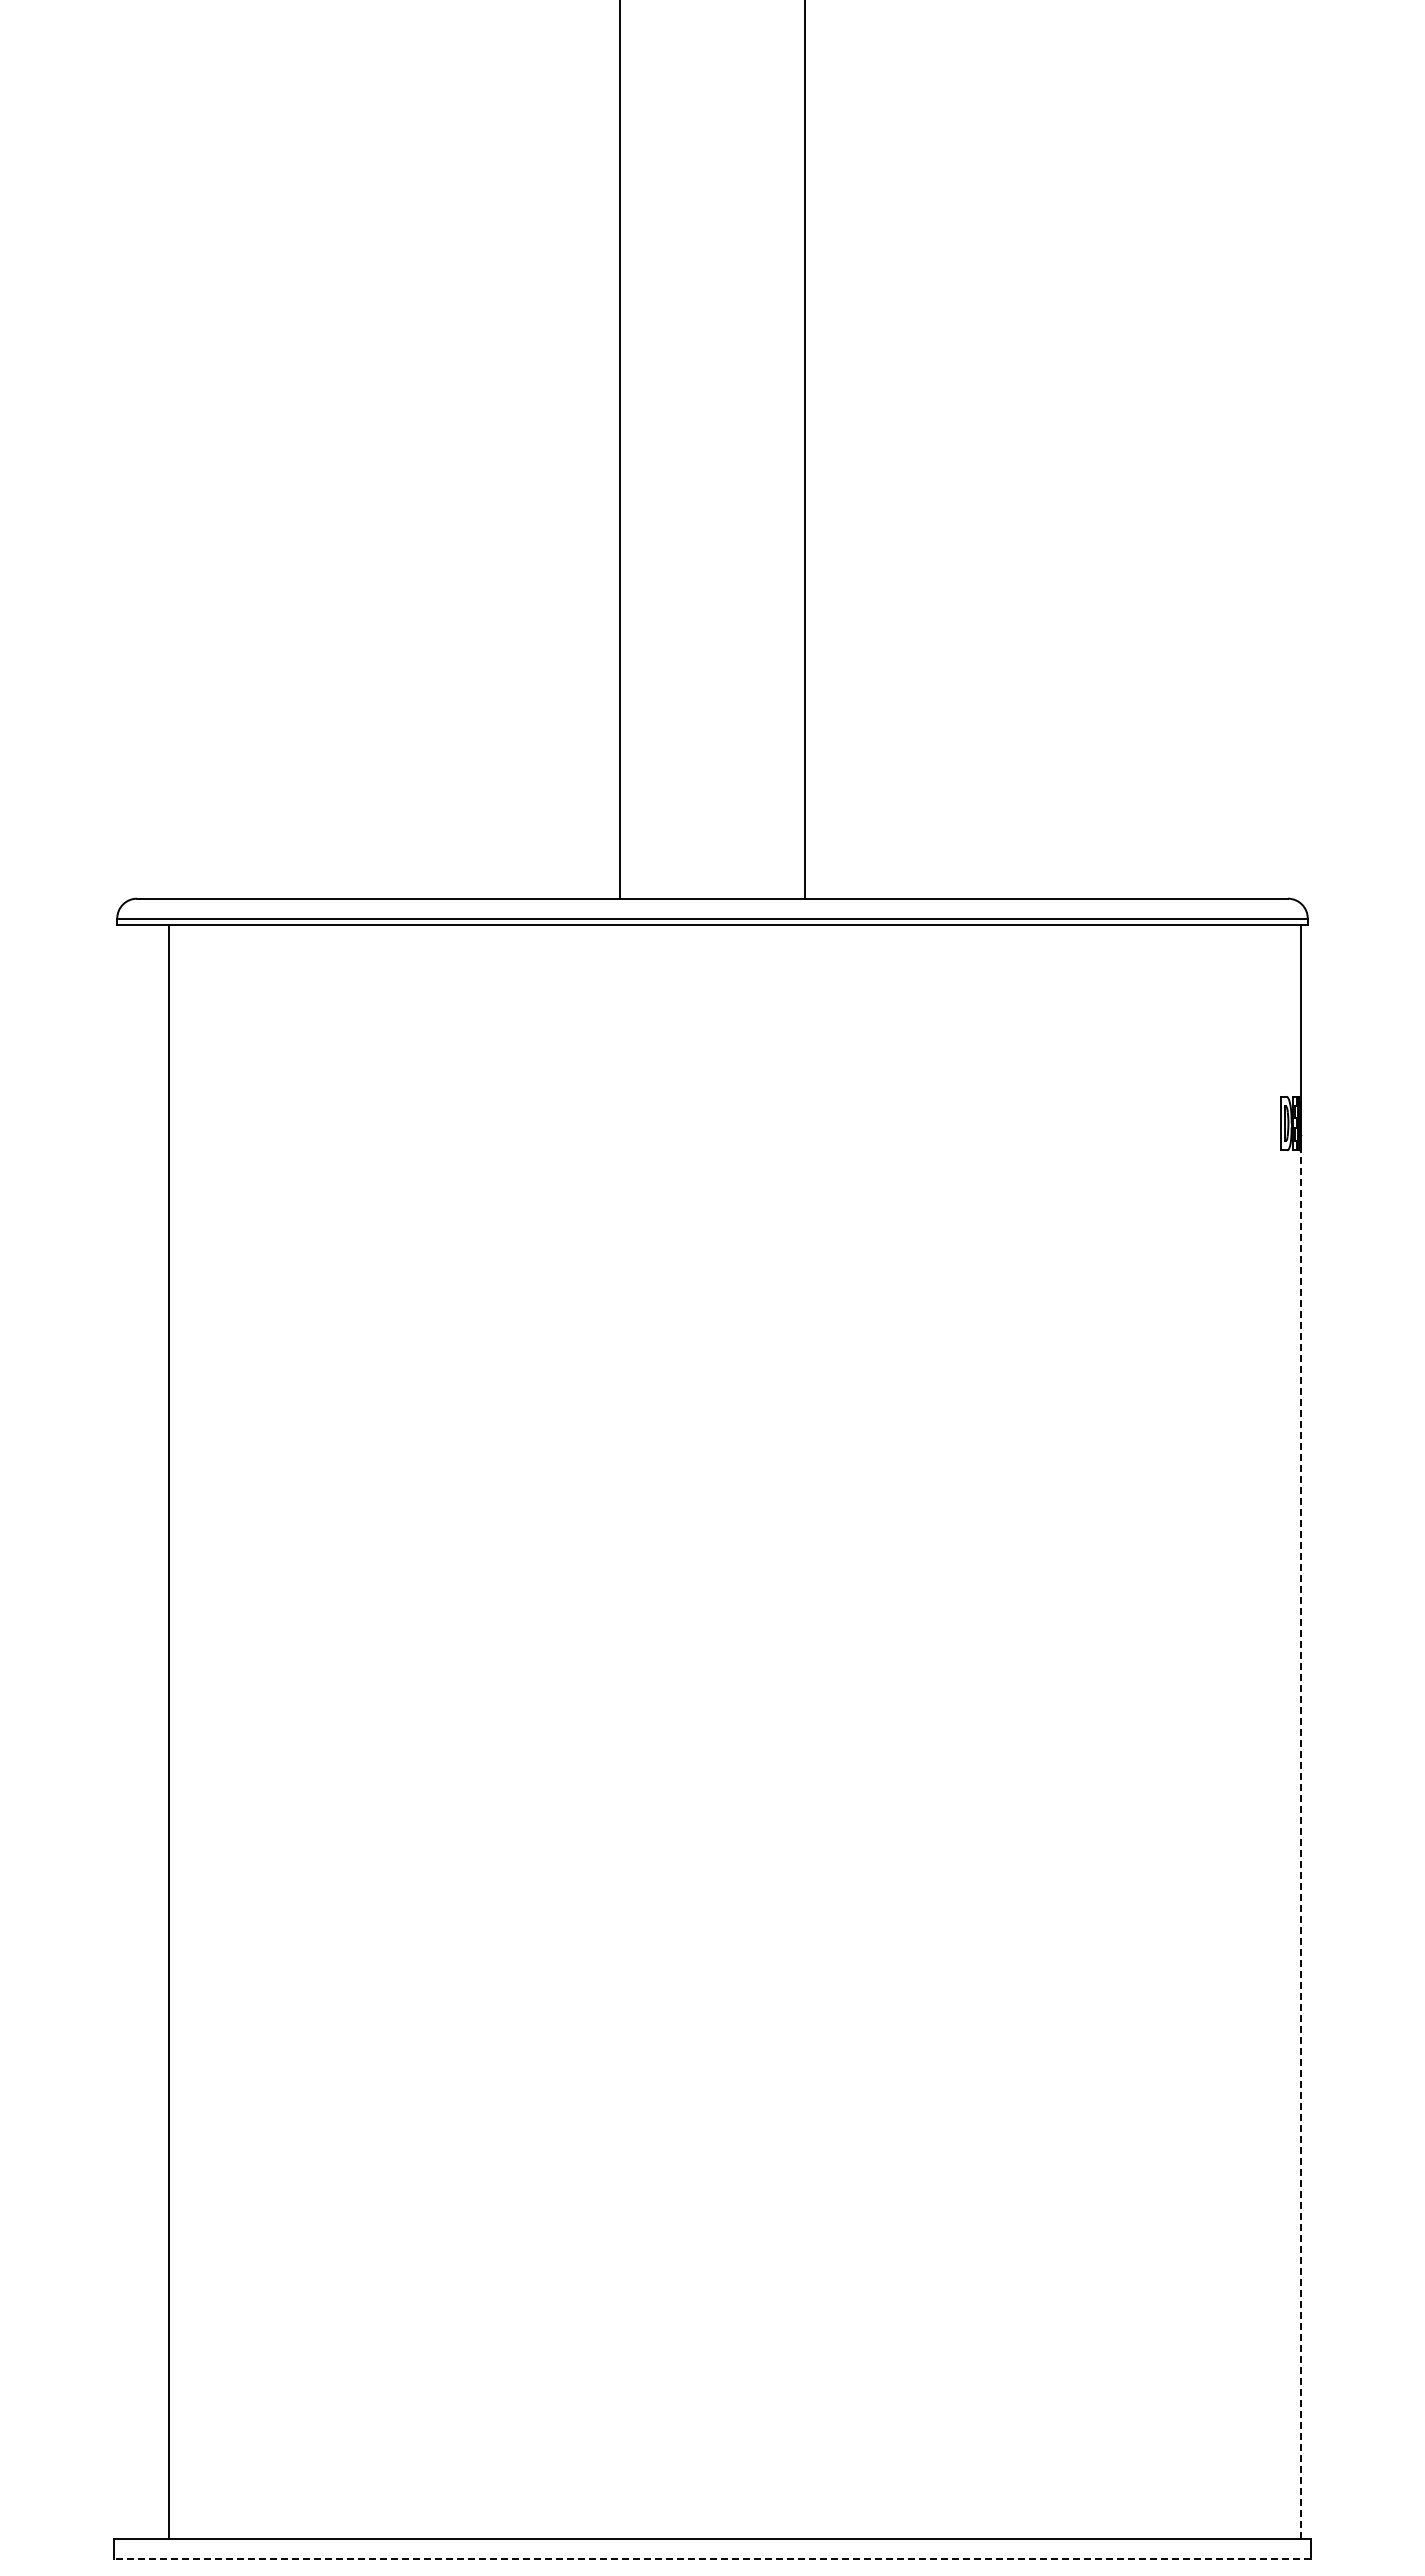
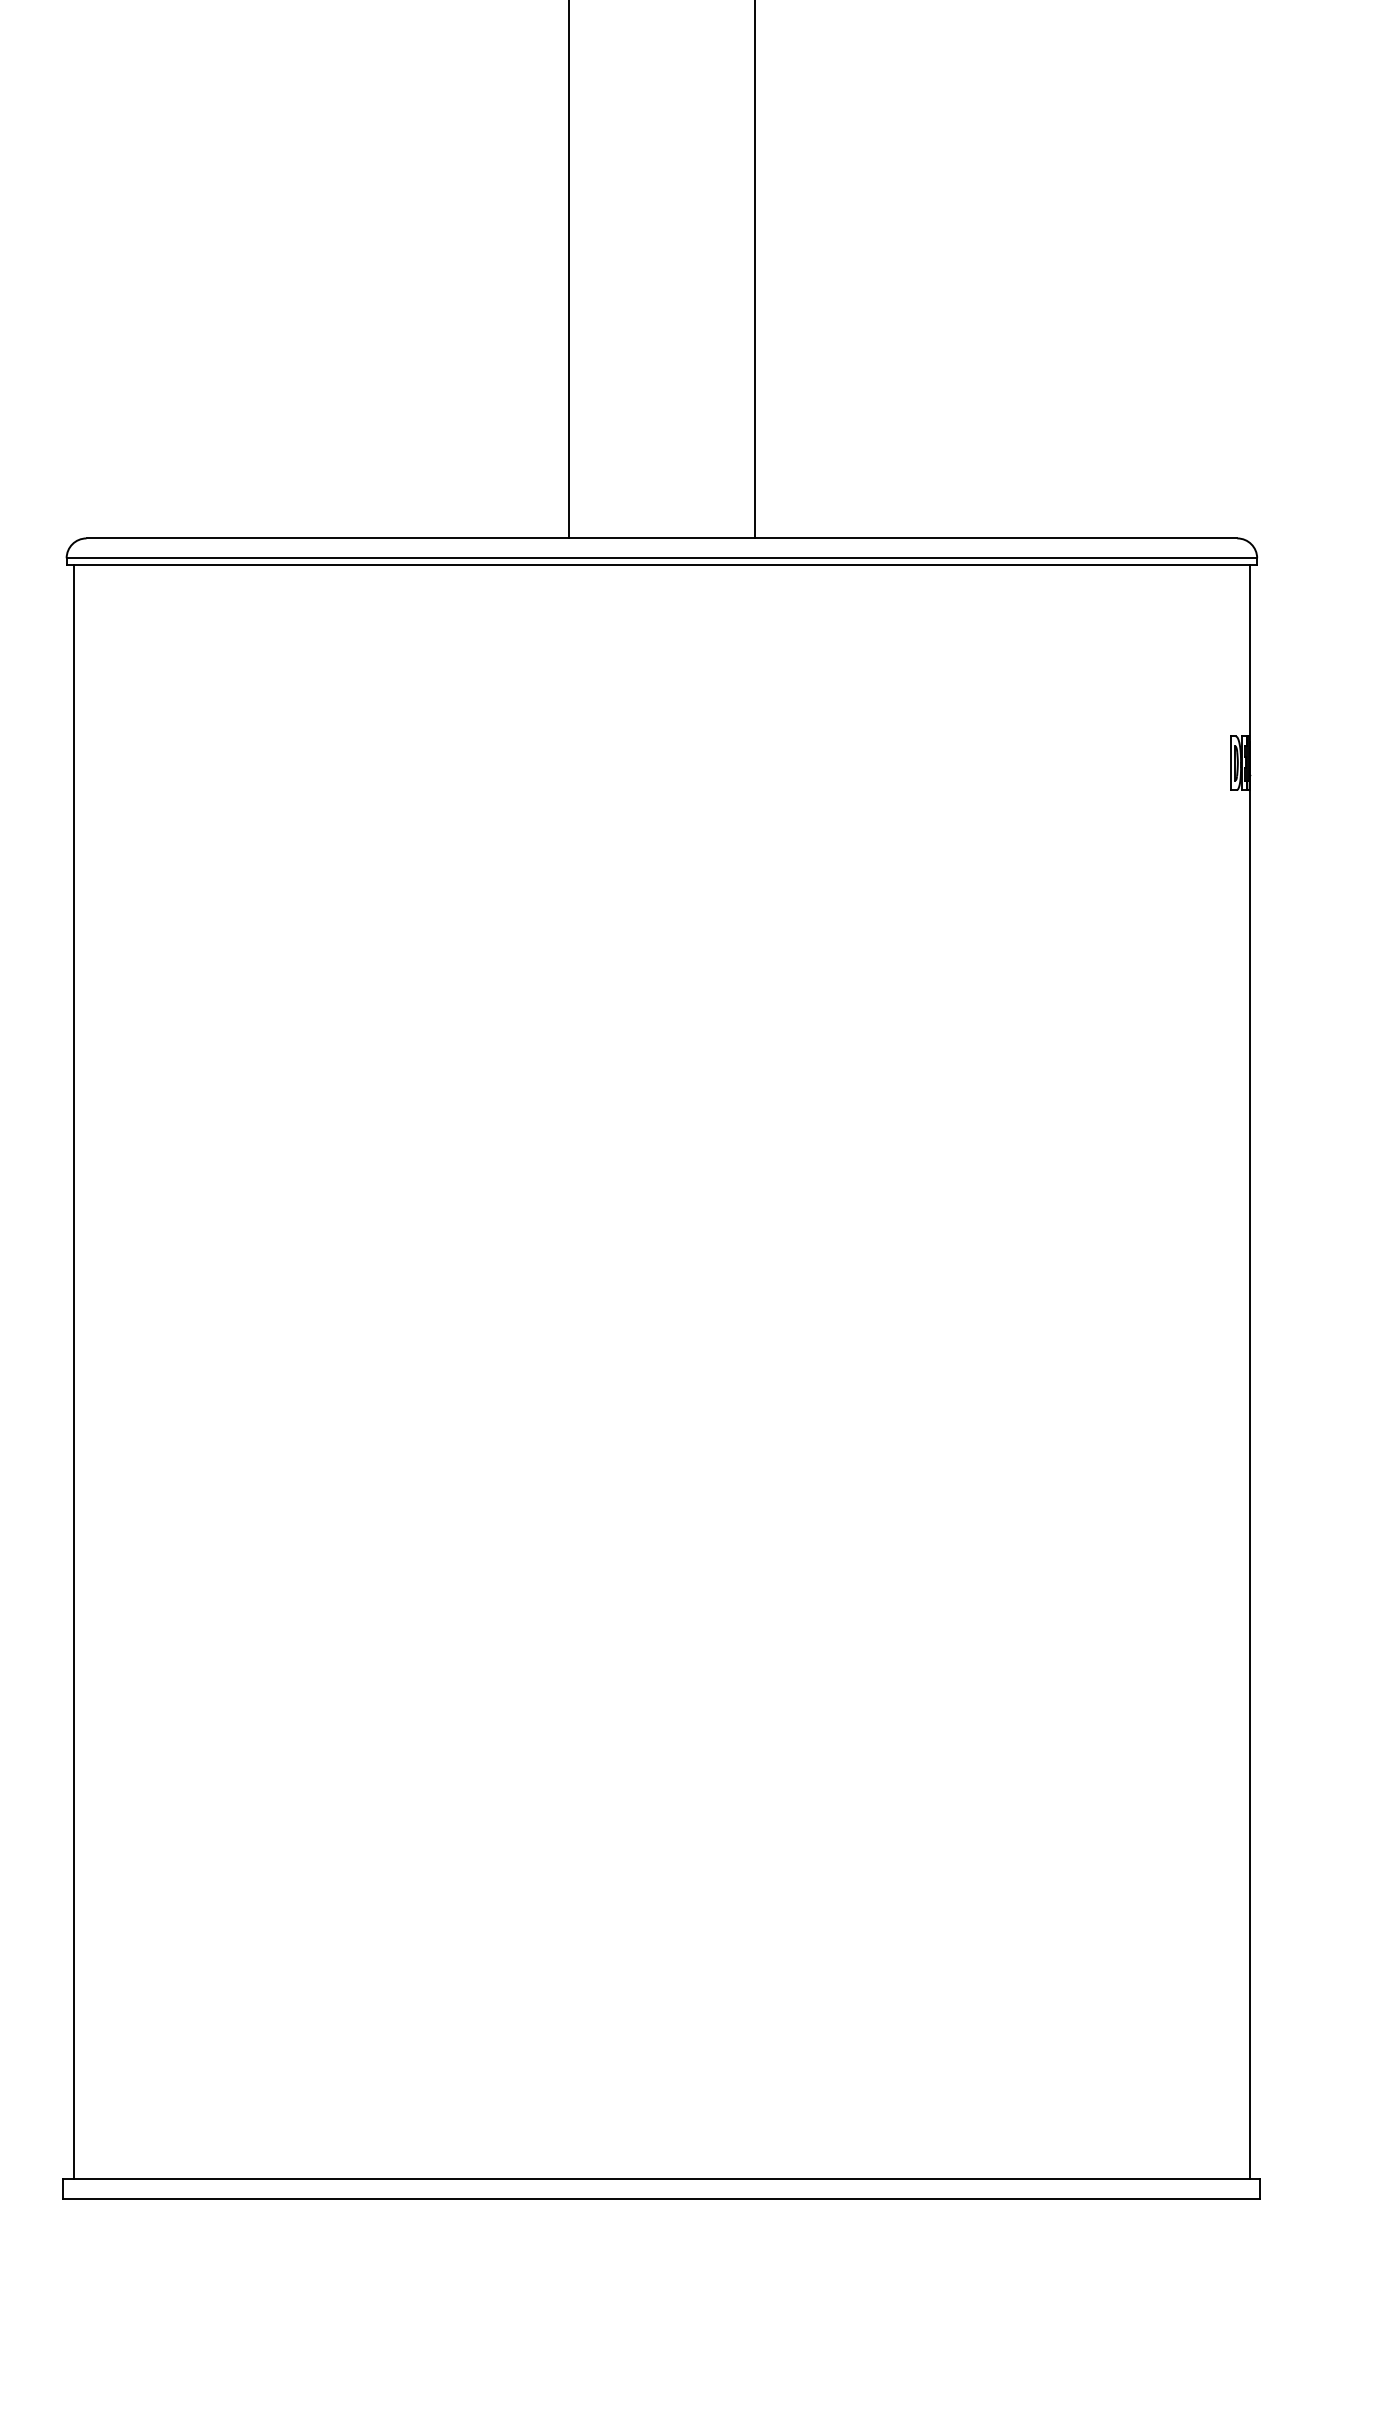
line: (168, 1731) -> (73, 1371), moved
line: (1300, 1837) -> (1249, 1477), dashed -> solid
line: (712, 2558) -> (661, 2198), dashed -> solid

